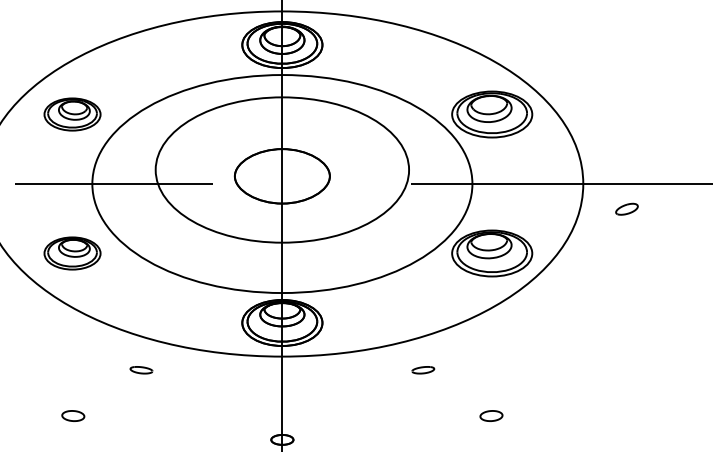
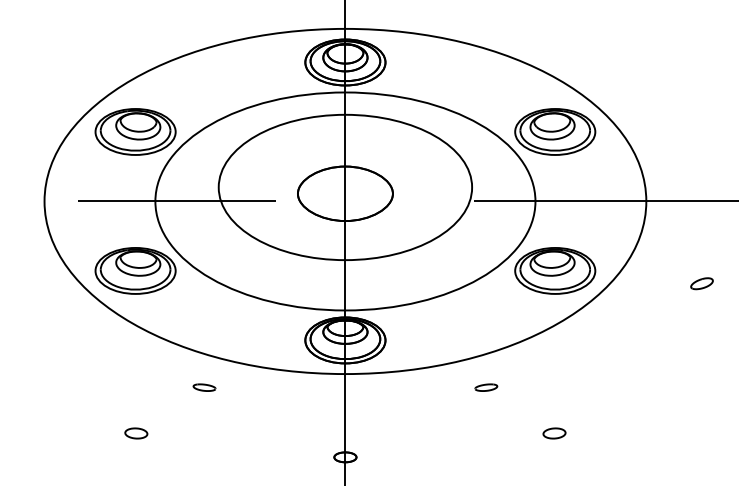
part: (72, 114) -> (135, 131), size x1.43
part: (626, 209) -> (701, 283), moved
part: (72, 253) -> (135, 270), size x1.43

